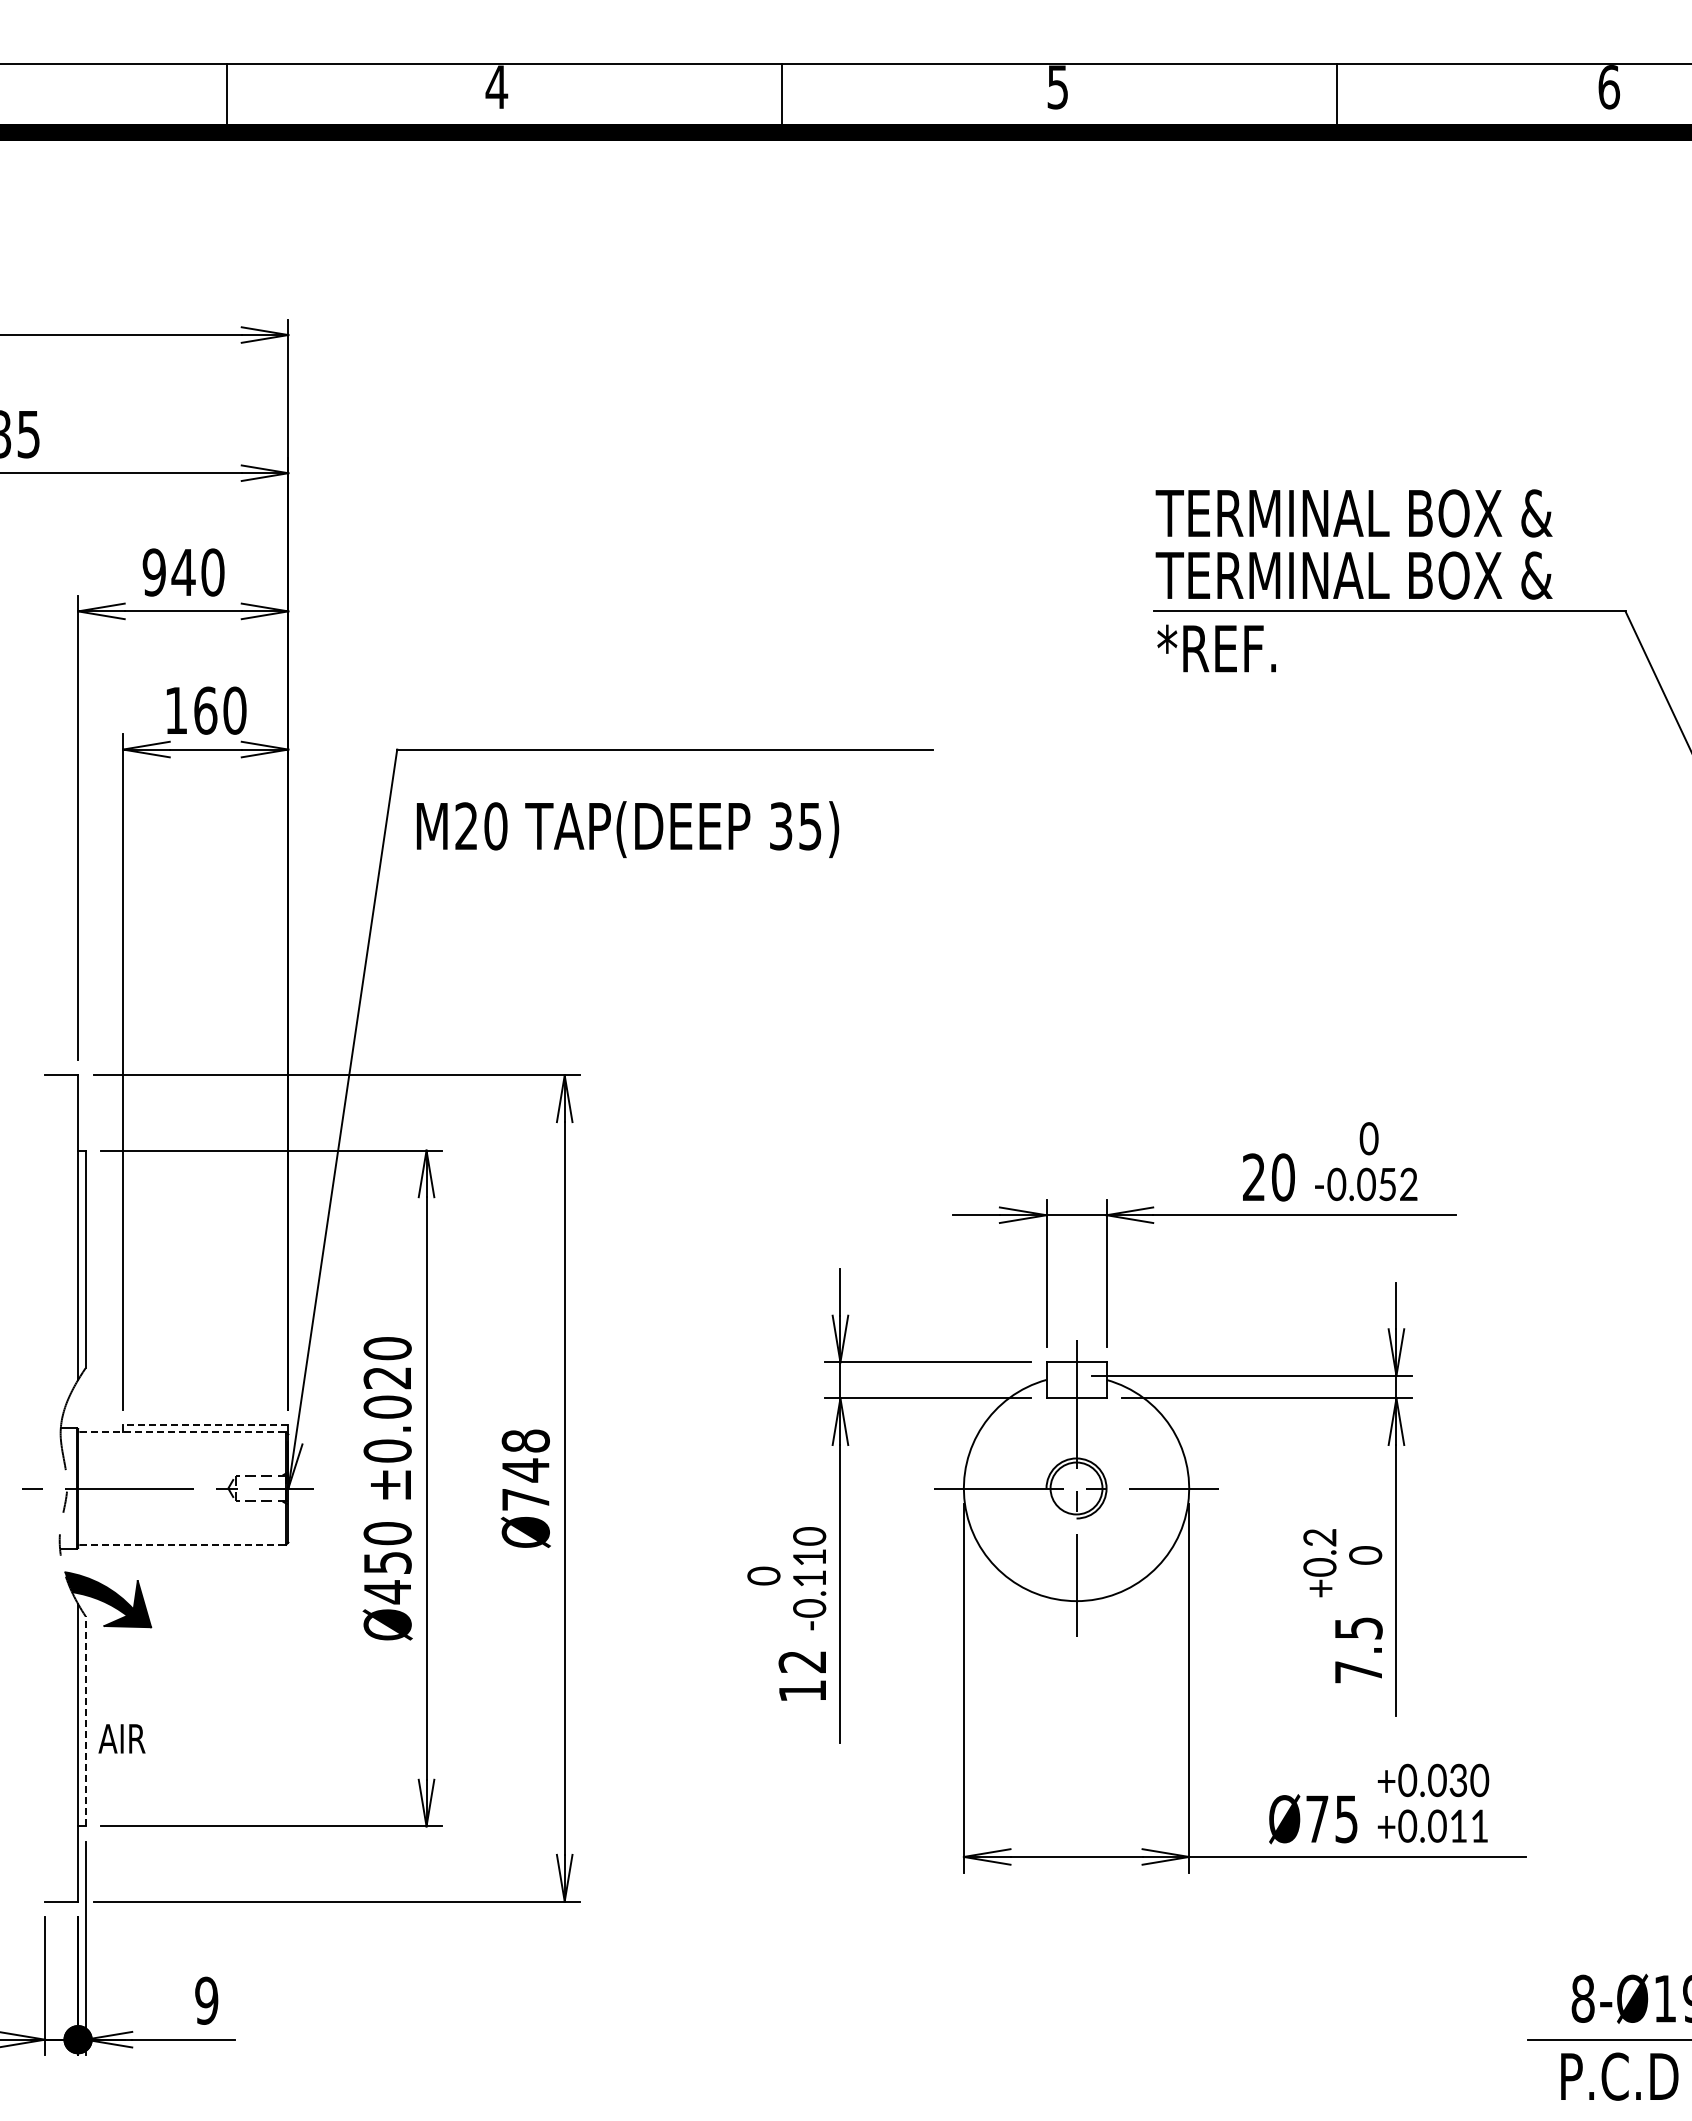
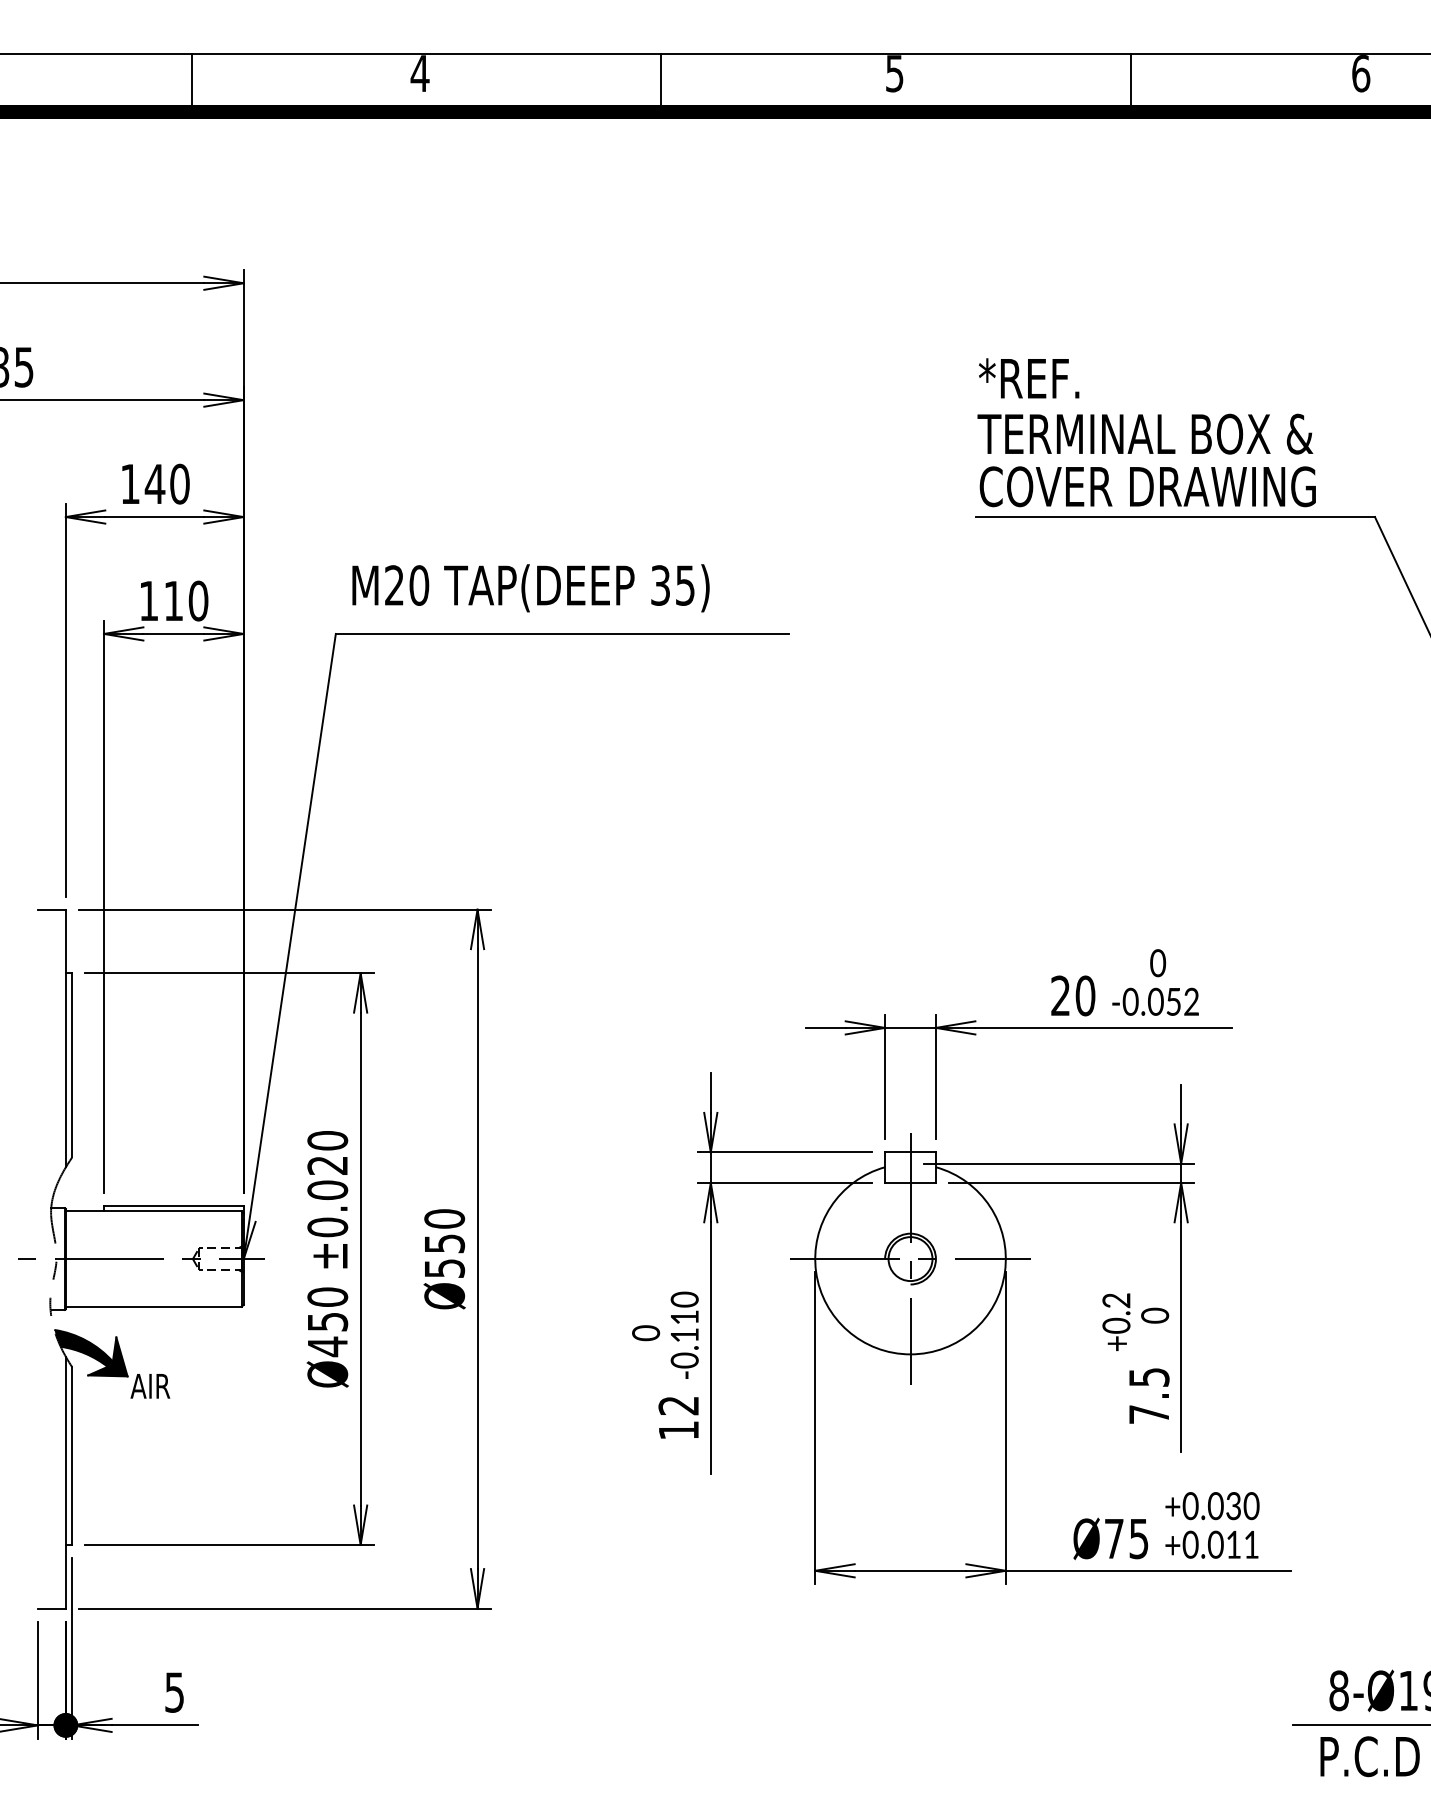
text: (153, 572) -> (129, 484), 940 -> 140
text: (1355, 575) -> (1146, 486), TERMINAL BOX & -> COVER DRAWING
text: (1216, 648) -> (1028, 378), moved
text: (205, 710) -> (173, 600), 160 -> 110
text: (627, 829) -> (530, 588), moved
line: (205, 1425) -> (173, 1205), dashed -> solid
line: (183, 1432) -> (155, 1211), dashed -> solid
text: (525, 1469) -> (444, 1243), Ø748 -> Ø550
line: (183, 1544) -> (155, 1306), dashed -> solid
line: (85, 1720) -> (72, 1455), dashed -> solid
text: (121, 1738) -> (149, 1385), moved
text: (206, 2000) -> (174, 1692), 9 -> 5

